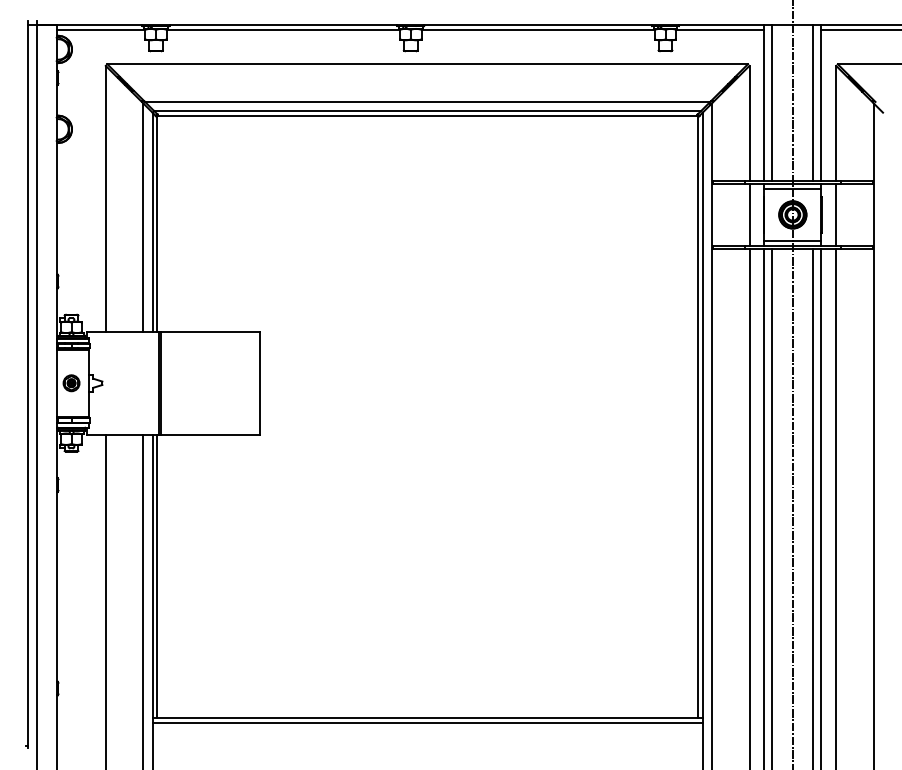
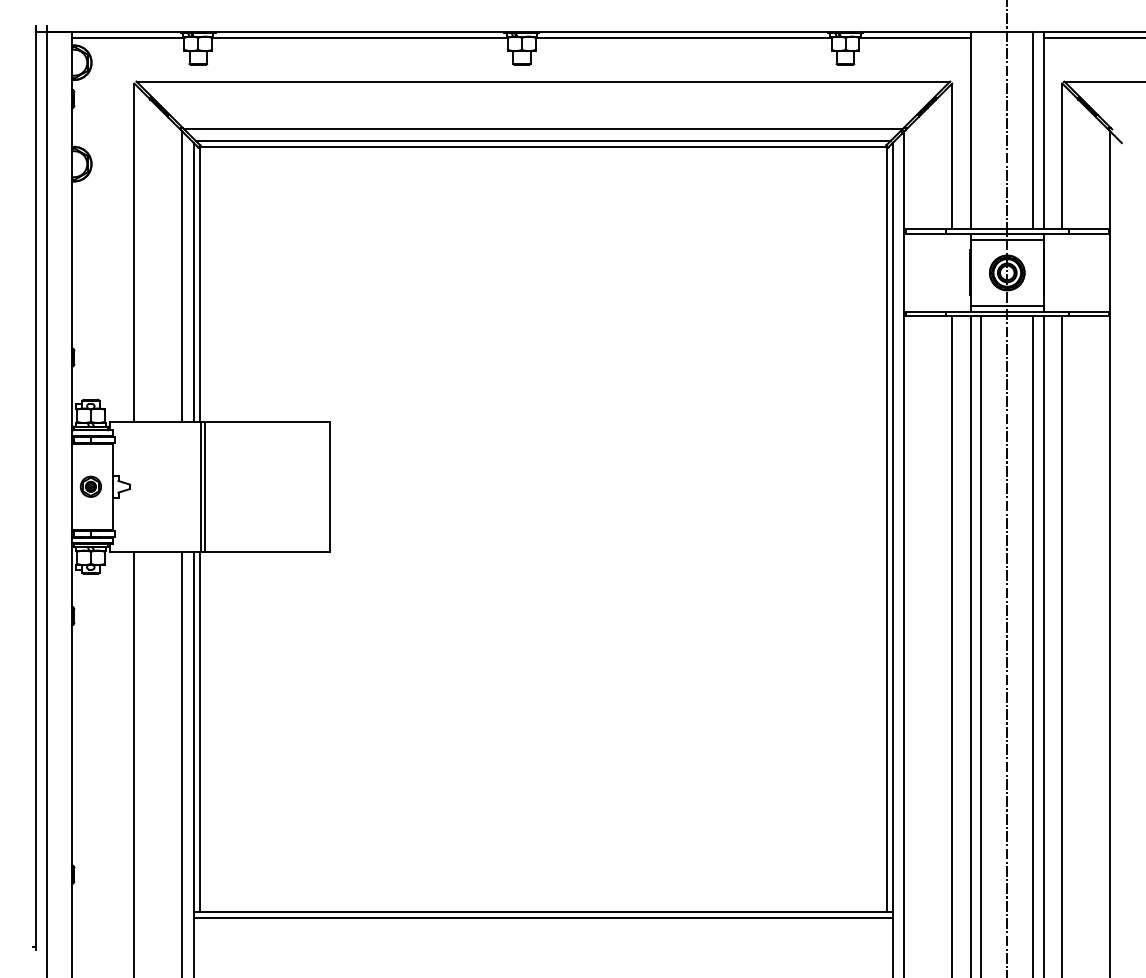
line: (772, 102) -> (981, 130), removed
line: (749, 214) -> (952, 272), removed
line: (836, 214) -> (1062, 272), removed

